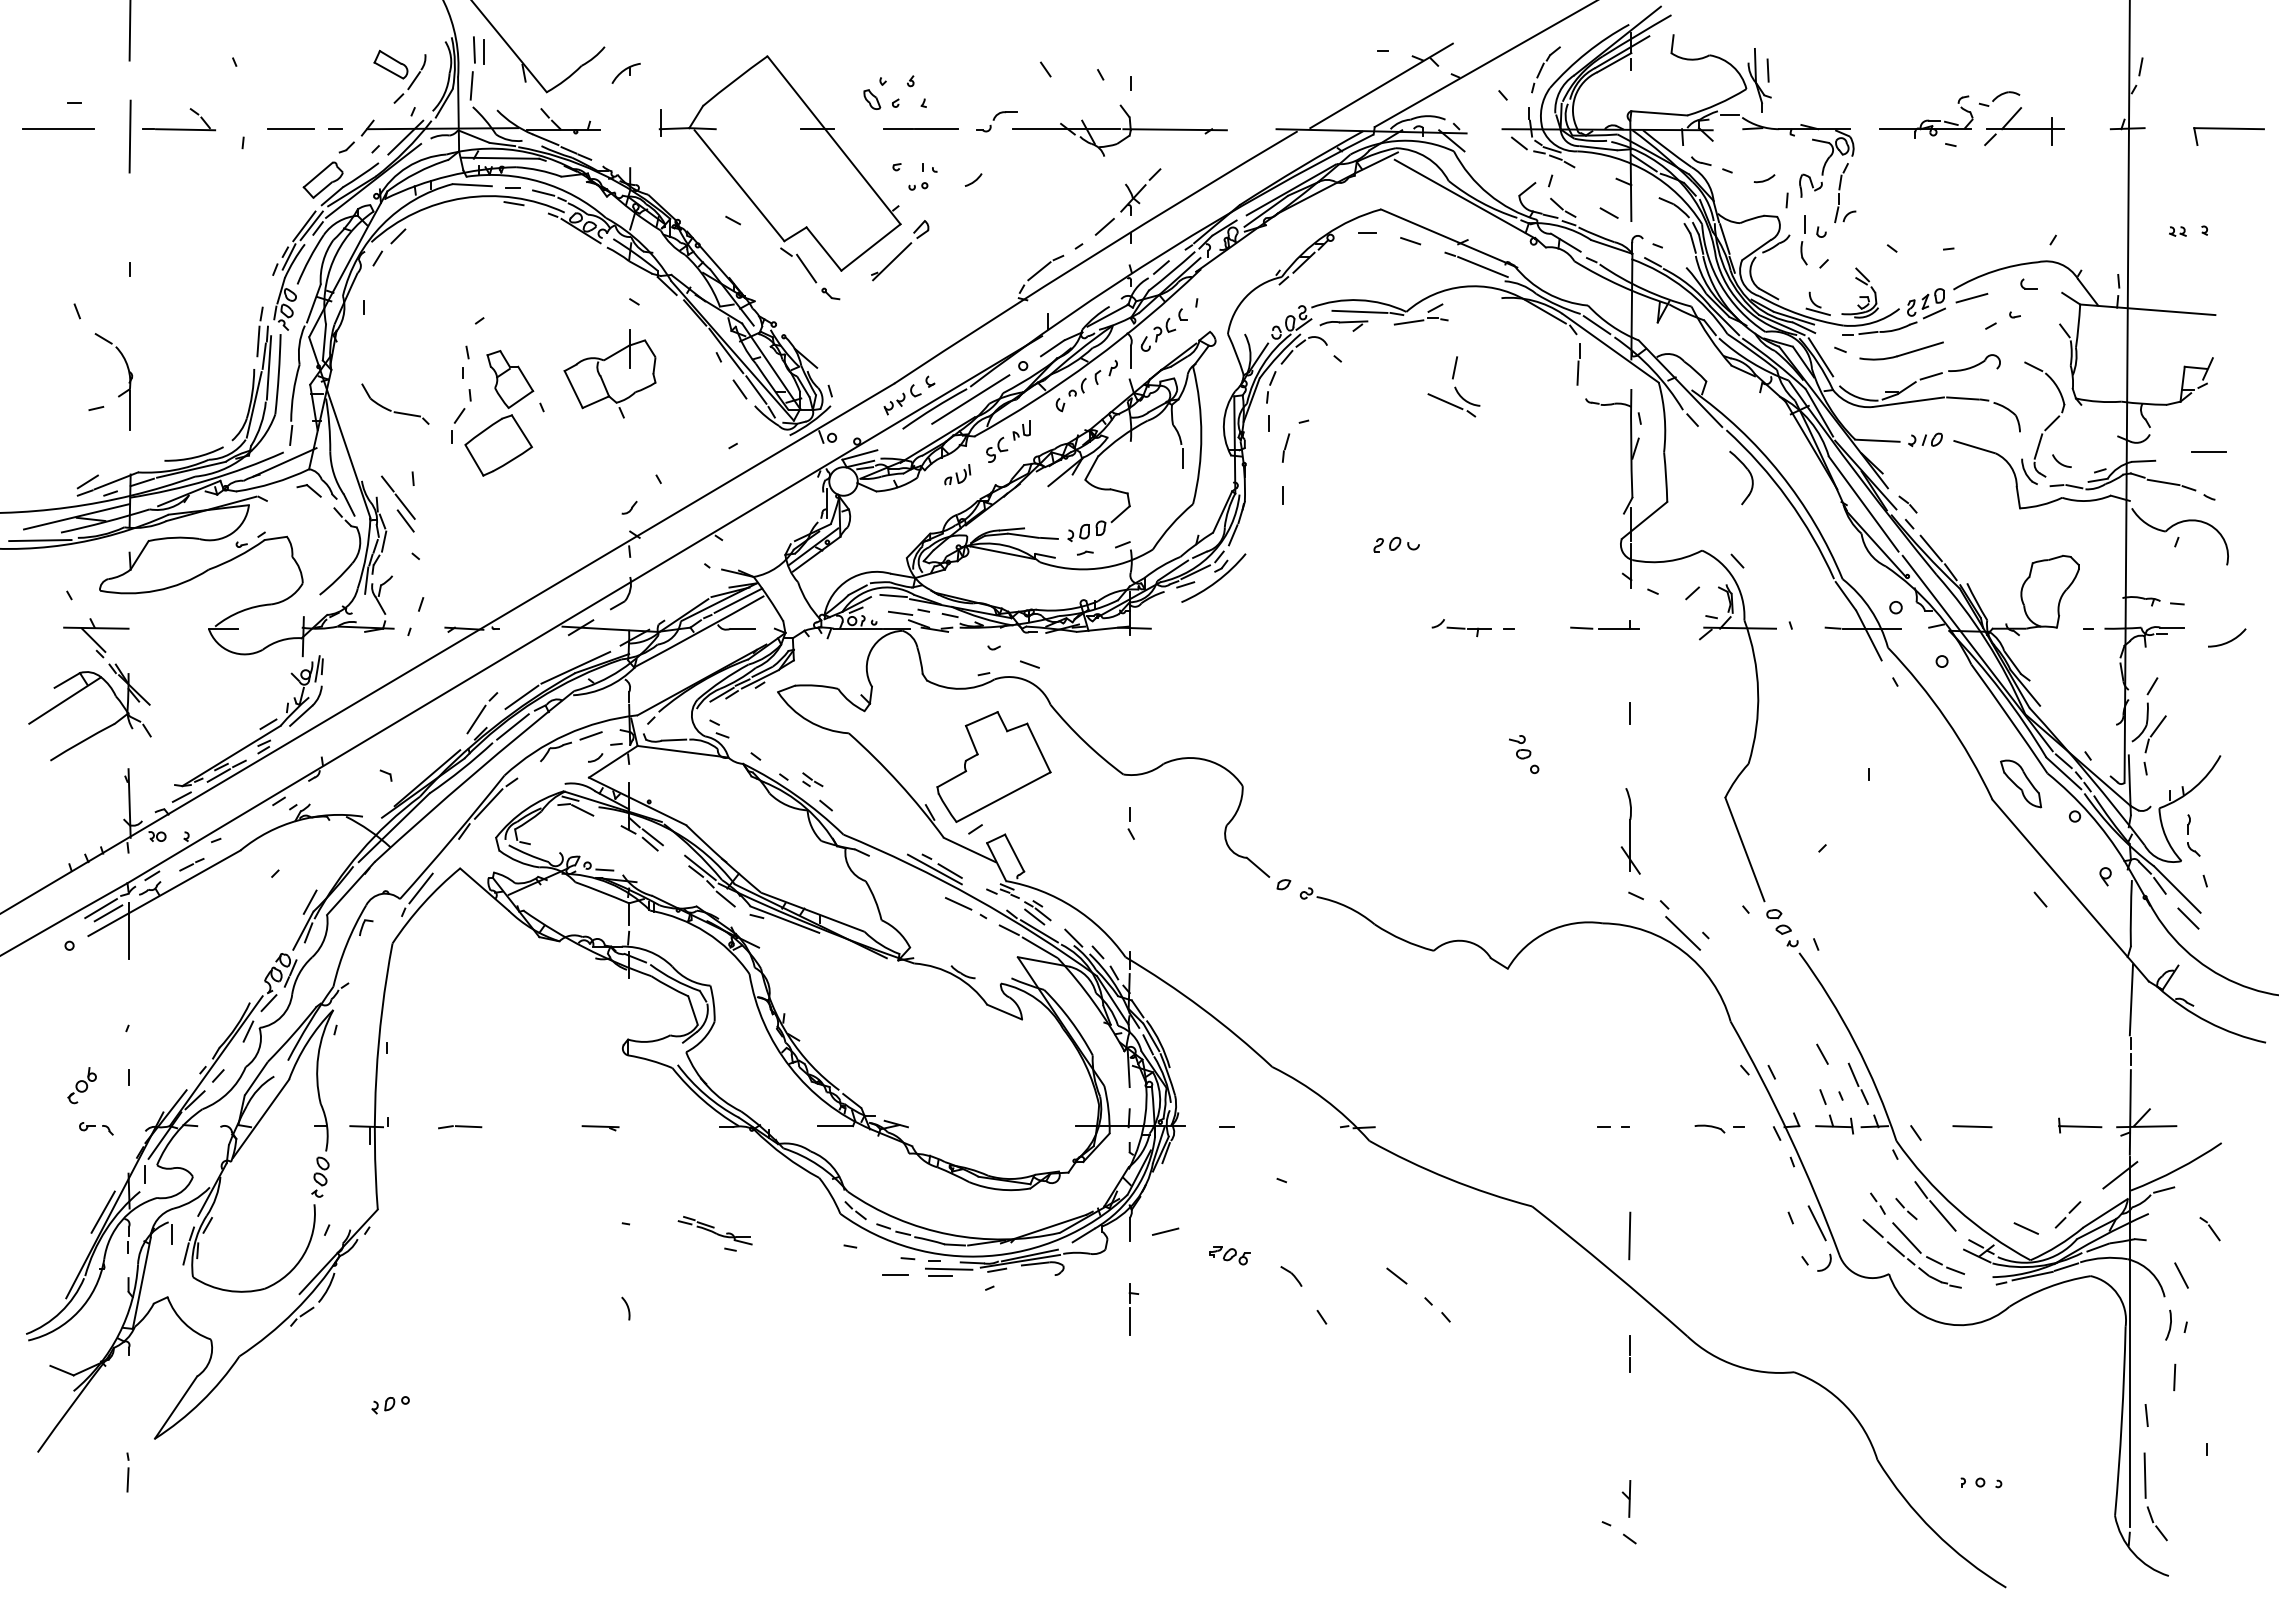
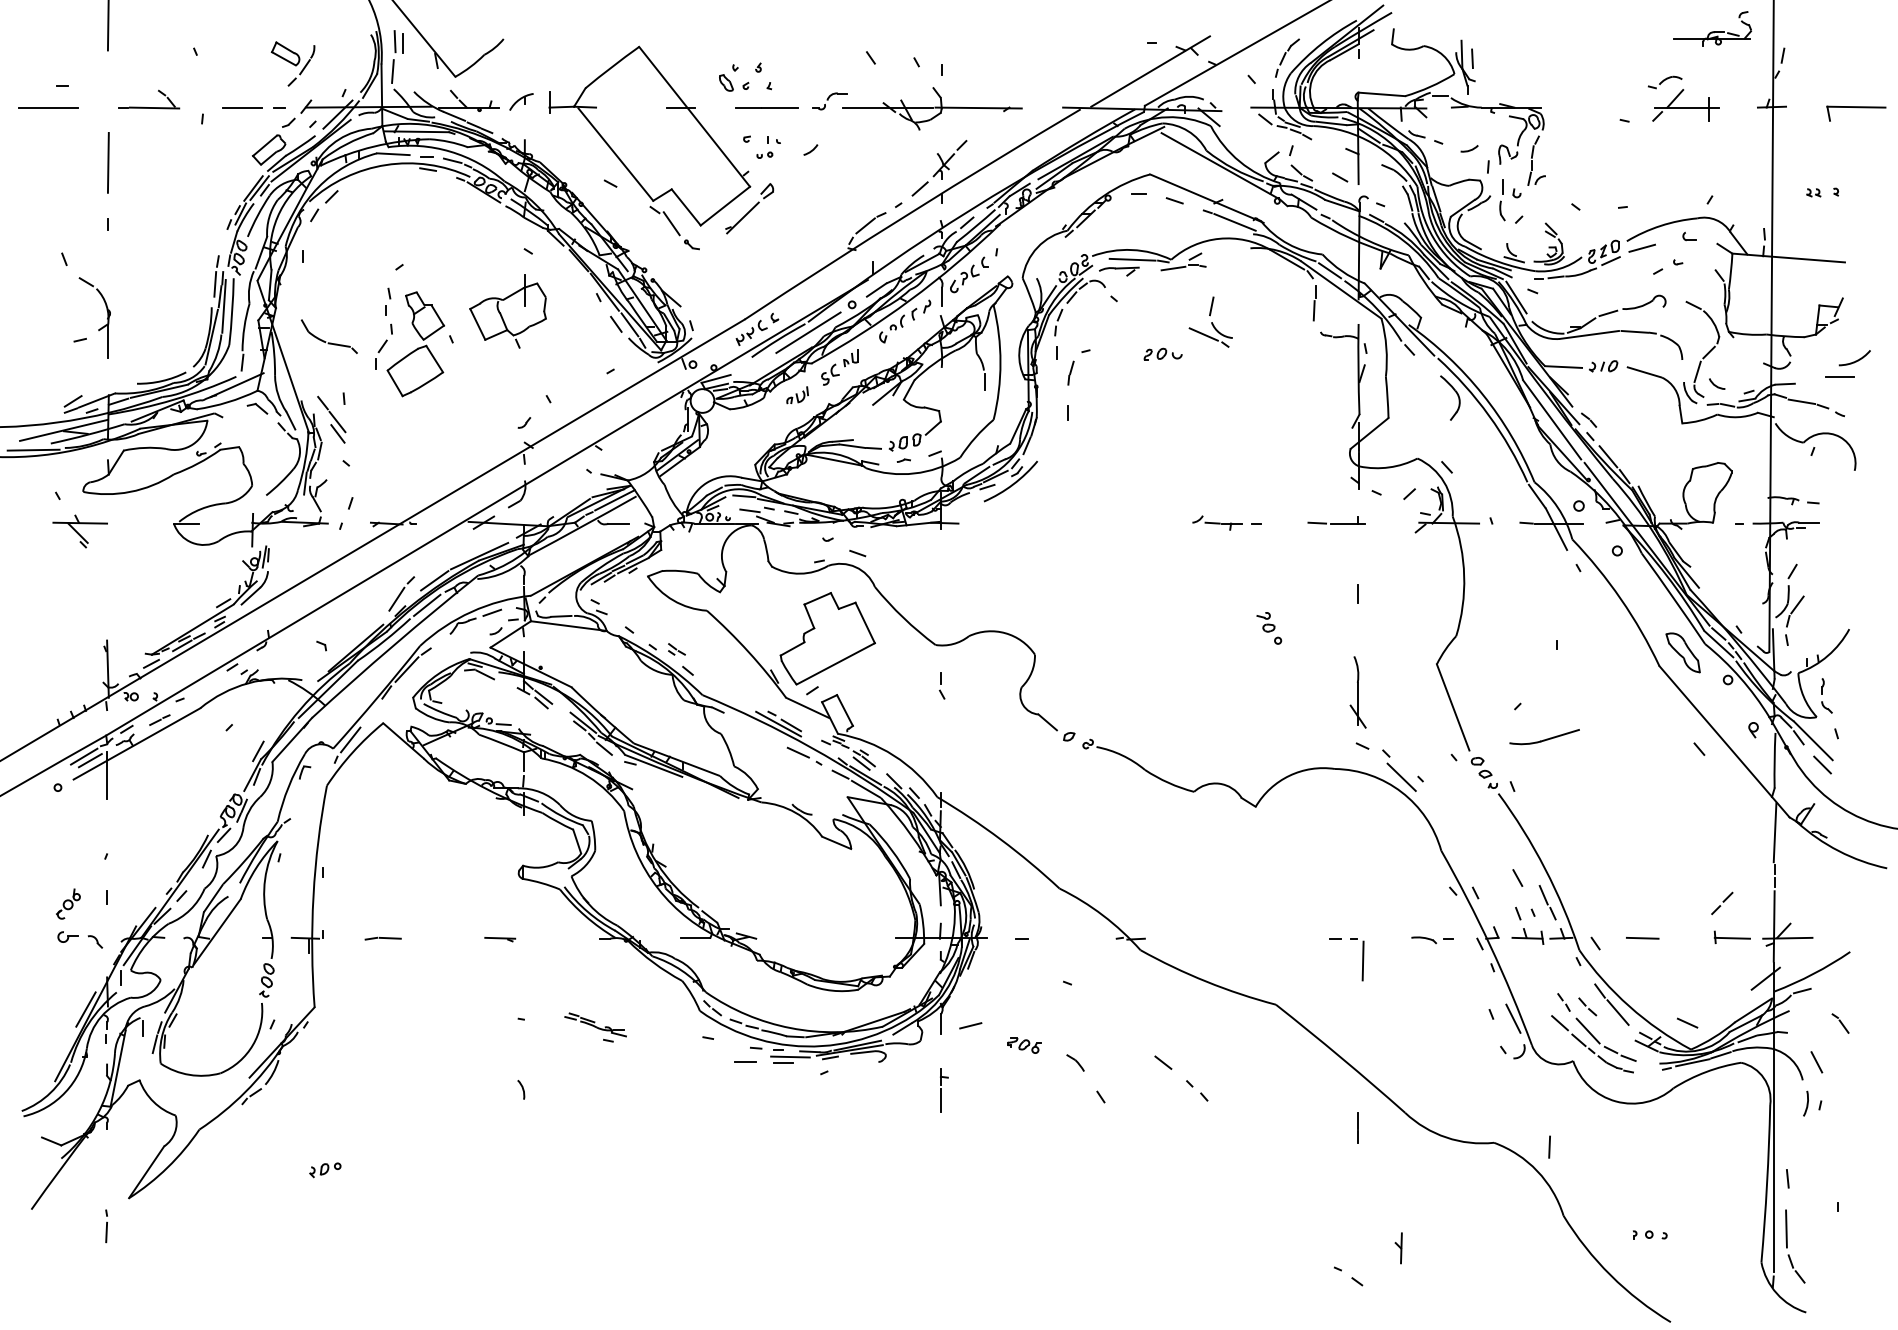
part: (625, 73) -> (520, 102), moved
part: (399, 76) -> (292, 63), moved
part: (1926, 116) -> (1712, 28), moved
line: (129, 136) -> (107, 162), moved
part: (1901, 350) -> (1544, 736), moved
part: (1396, 544) -> (1163, 354), moved
arc: (2229, 640) -> (1856, 360), moved
part: (99, 730) -> (82, 608), removed
part: (96, 1128) -> (80, 939), size x1.6
line: (2068, 1212) -> (1722, 901), moved
line: (1629, 1235) -> (1362, 960), moved
line: (2174, 1377) -> (1549, 1147), moved
part: (1626, 1498) -> (1398, 1247), moved

